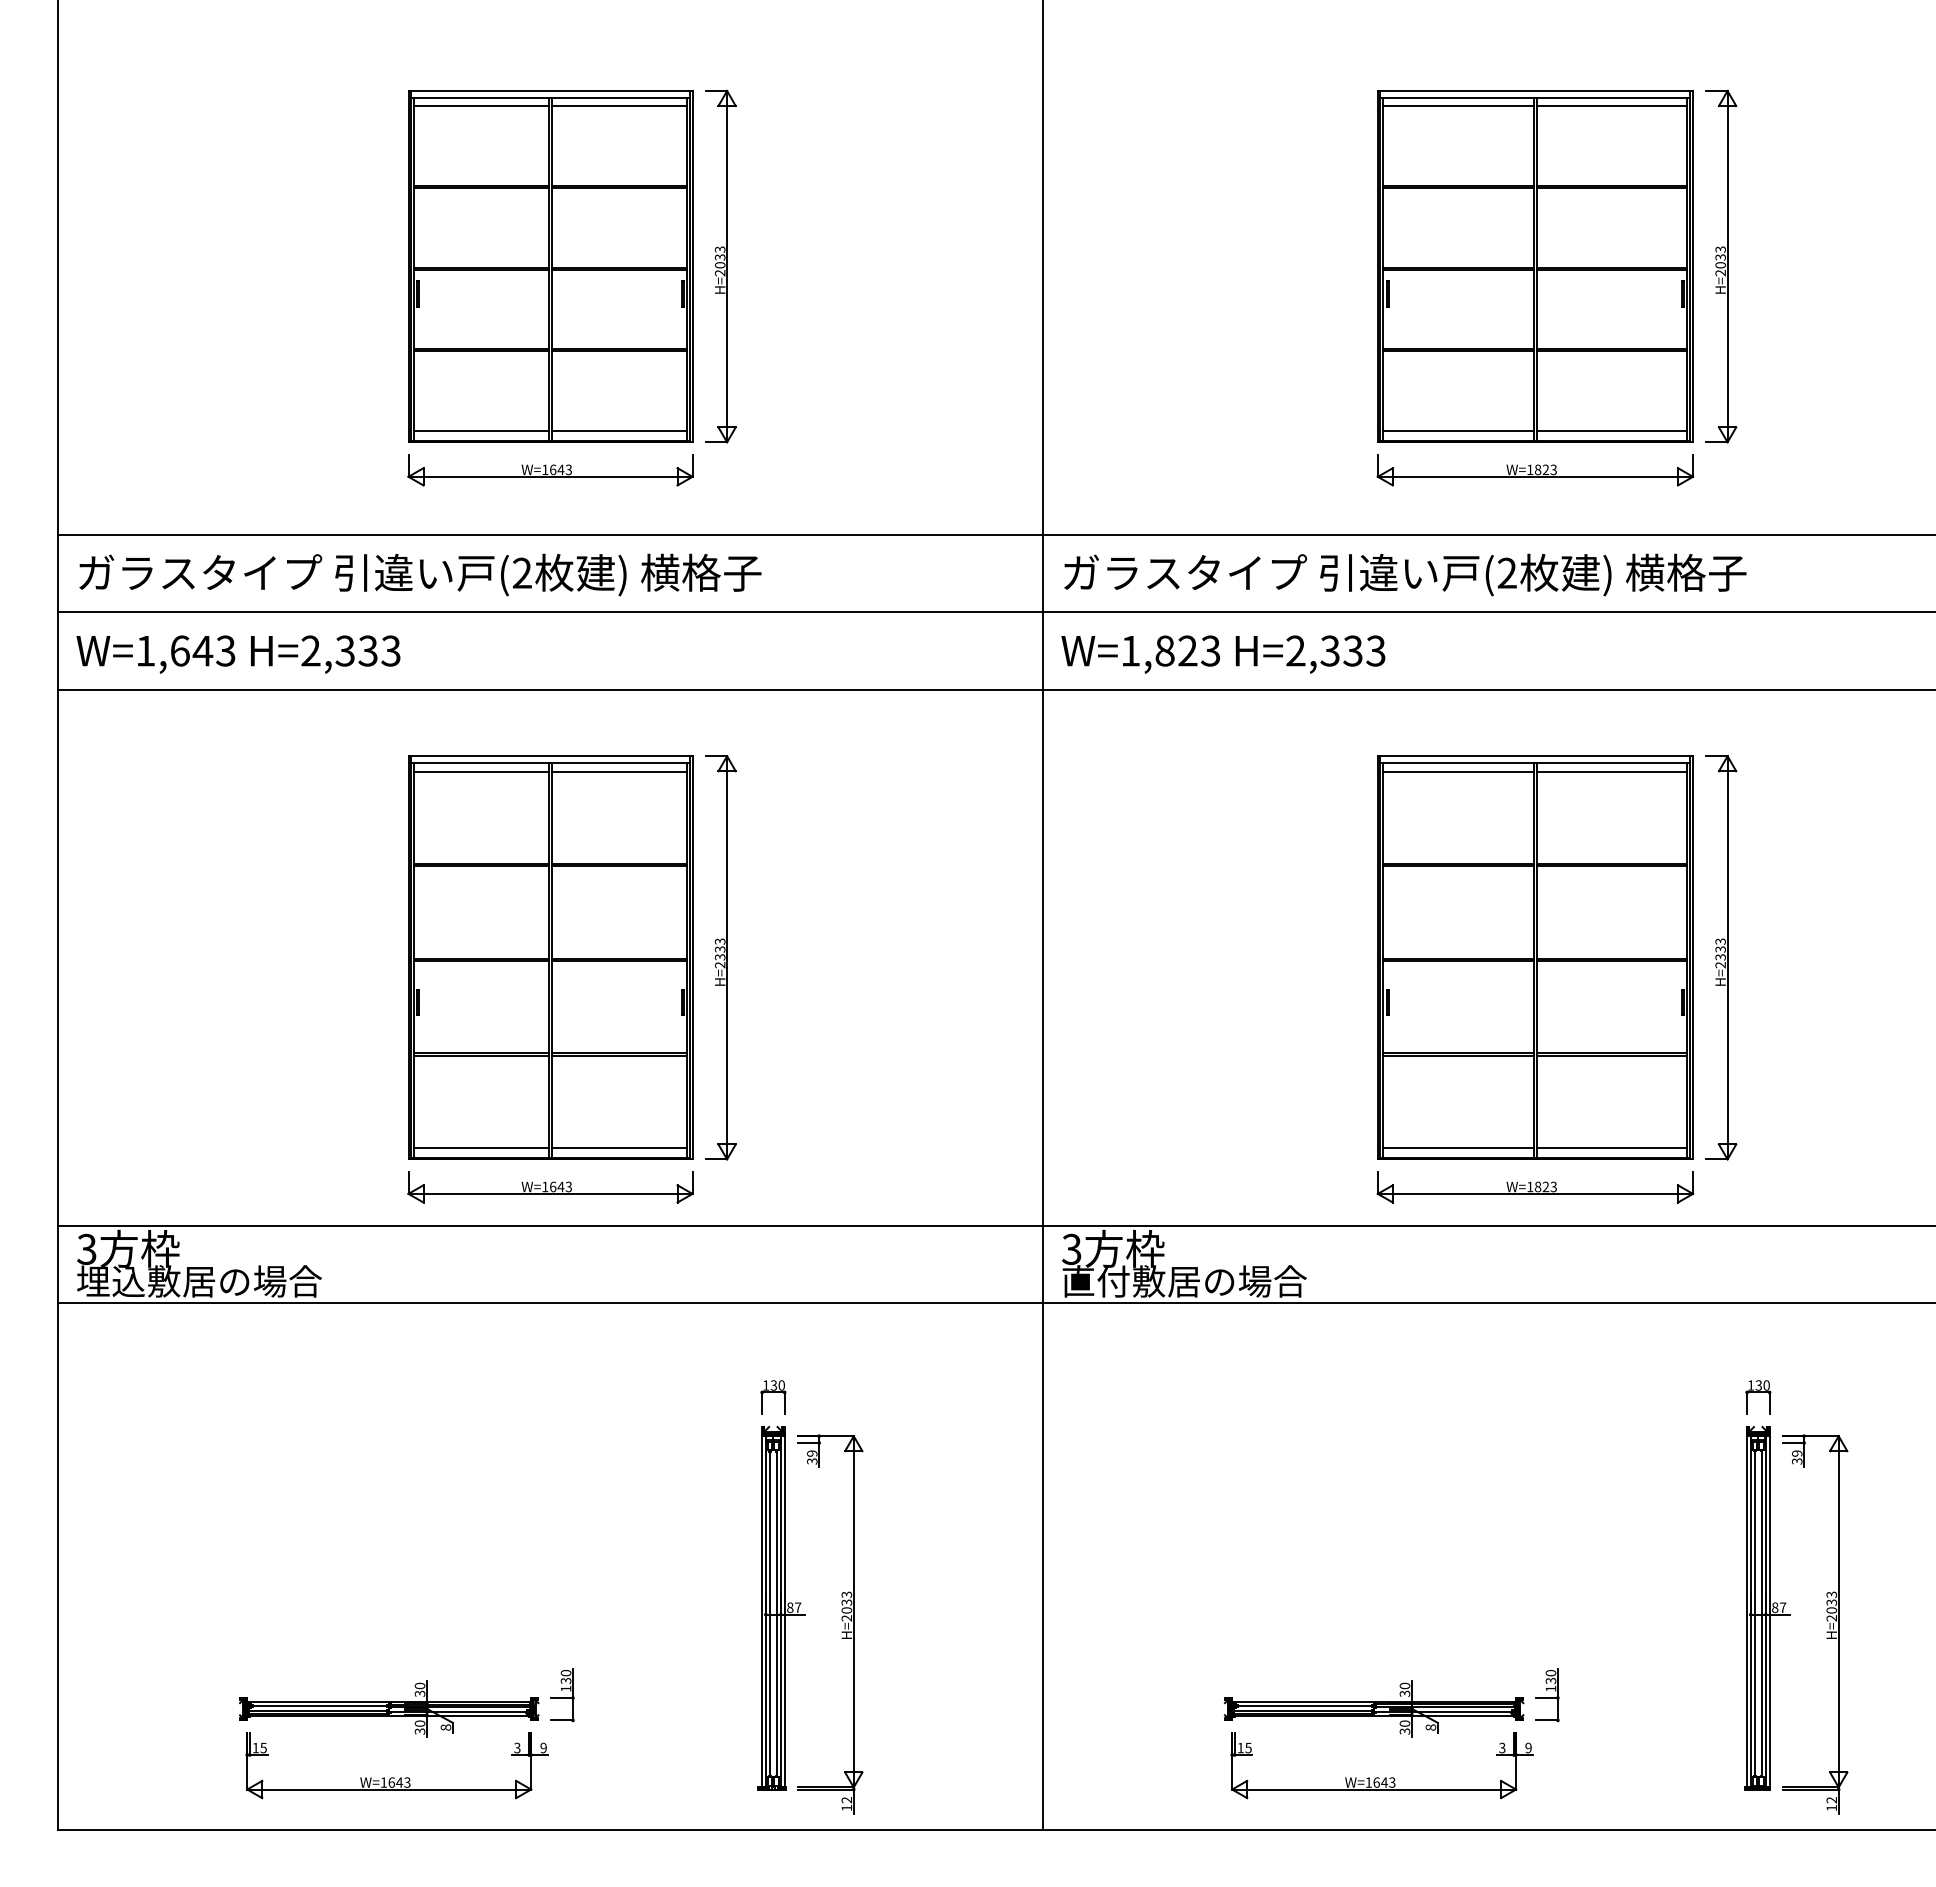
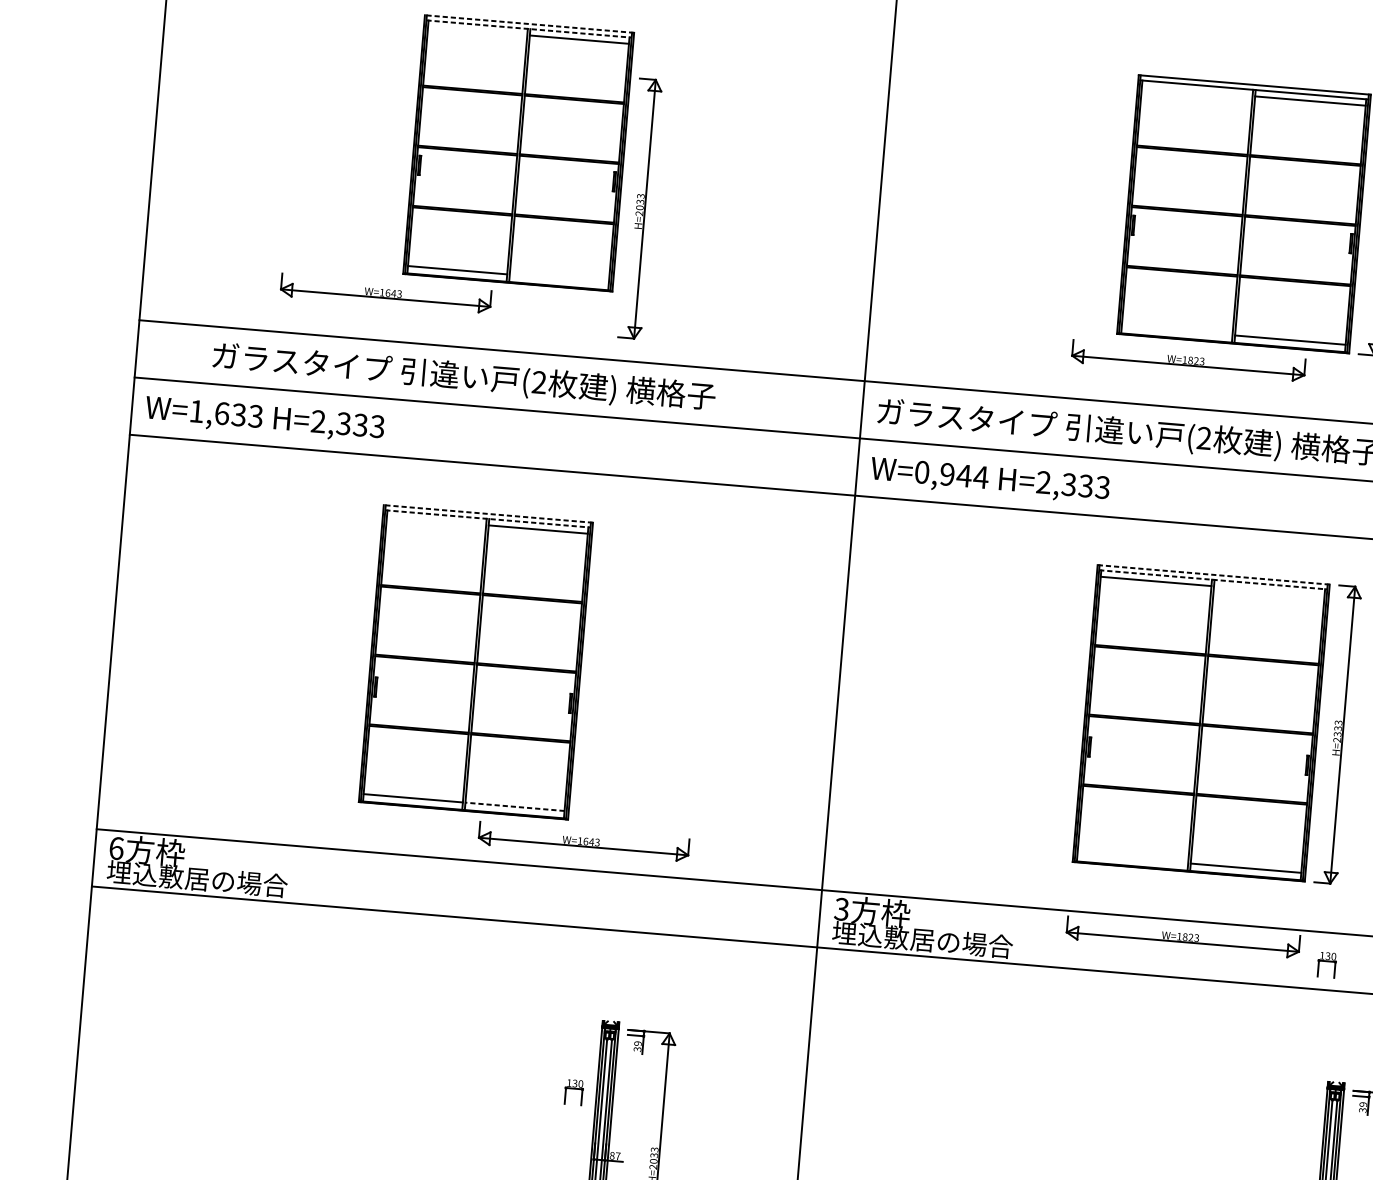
line: (550, 90) -> (529, 23), solid -> dashed
line: (550, 97) -> (529, 28), solid -> dashed
line: (481, 106) -> (477, 31), removed
line: (1458, 106) -> (1197, 91), removed
part: (720, 266) -> (640, 208), moved
line: (619, 431) -> (559, 279), removed
line: (1458, 431) -> (1177, 330), removed
part: (550, 470) -> (386, 293), moved
part: (1535, 470) -> (1188, 360), moved
text: (420, 574) -> (464, 377), moved
text: (202, 650) -> (238, 414), W=1,643 -> W=1,633
text: (1171, 650) -> (952, 474), W=1,823 -> W=0,944
line: (550, 756) -> (488, 514), solid -> dashed
line: (1535, 756) -> (1213, 575), solid -> dashed
line: (550, 762) -> (487, 518), solid -> dashed
line: (1535, 762) -> (1213, 579), solid -> dashed
line: (481, 771) -> (436, 520), removed
line: (1612, 771) -> (1269, 590), removed
part: (720, 957) -> (601, 672), removed
line: (619, 1148) -> (514, 807), solid -> dashed
line: (1458, 1148) -> (1132, 858), removed
part: (550, 1187) -> (583, 841), moved
part: (1535, 1187) -> (1183, 937), moved
text: (86, 1249) -> (116, 848), 3 -> 6
text: (1095, 1281) -> (857, 934), 直付敷居の場合 -> 埋込敷居の場合
part: (773, 1397) -> (574, 1092), moved
part: (1758, 1397) -> (1327, 965), moved

